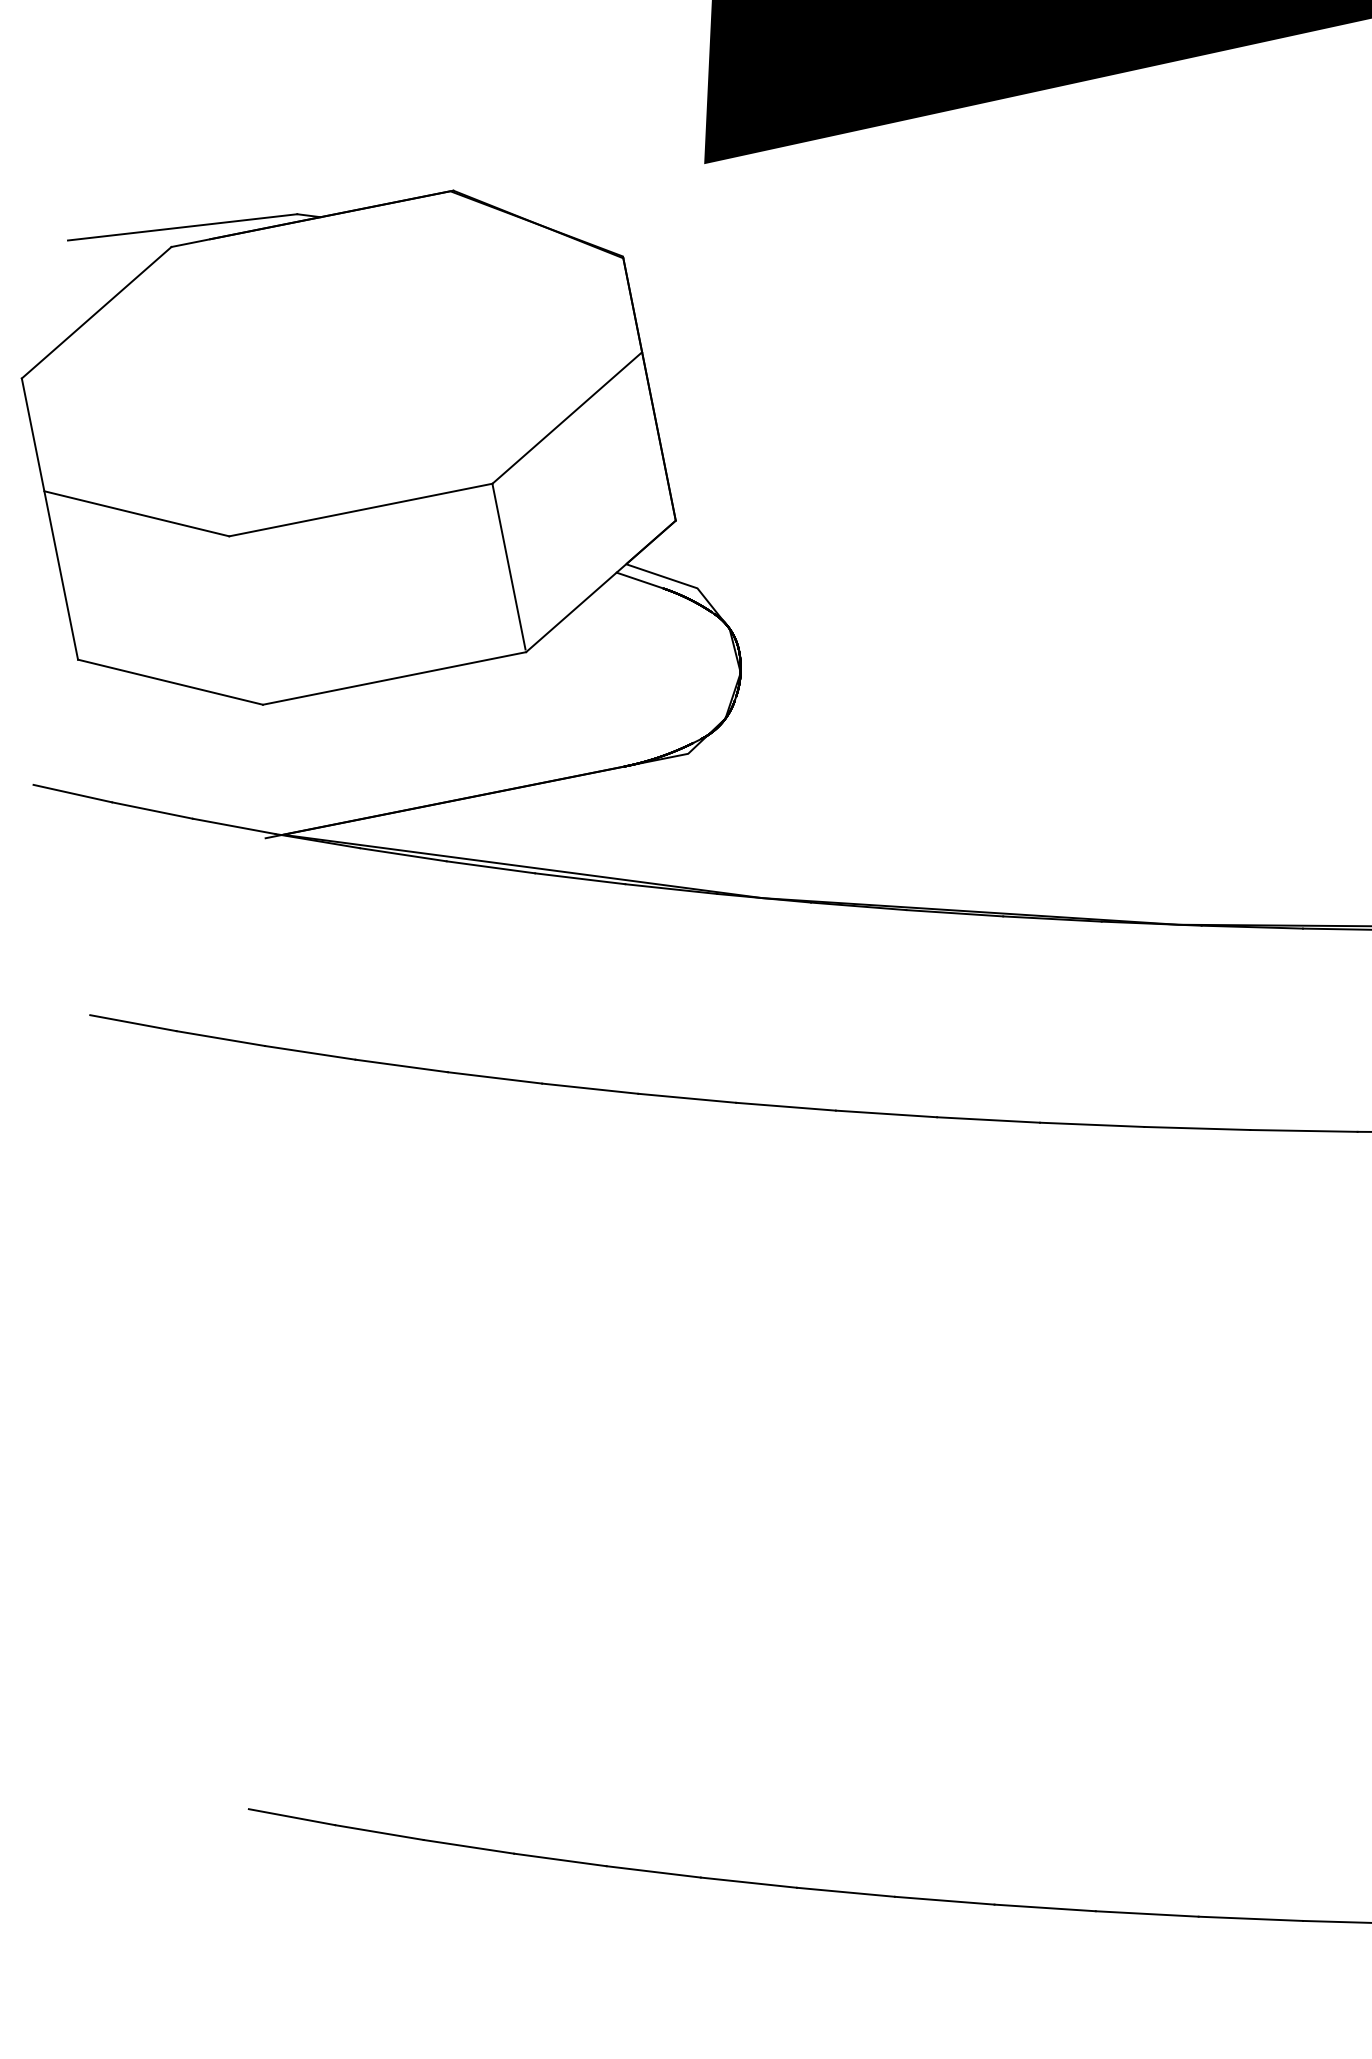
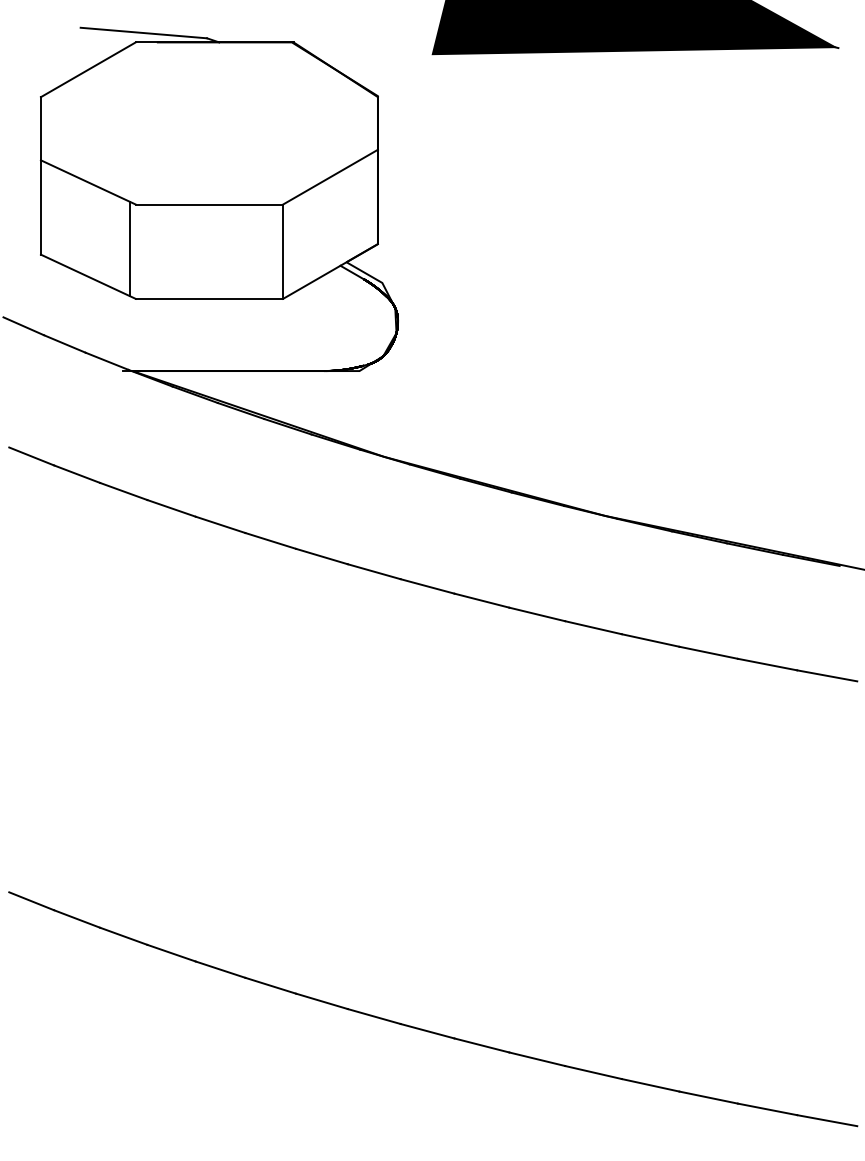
line: (233, 617) -> (129, 248), added

